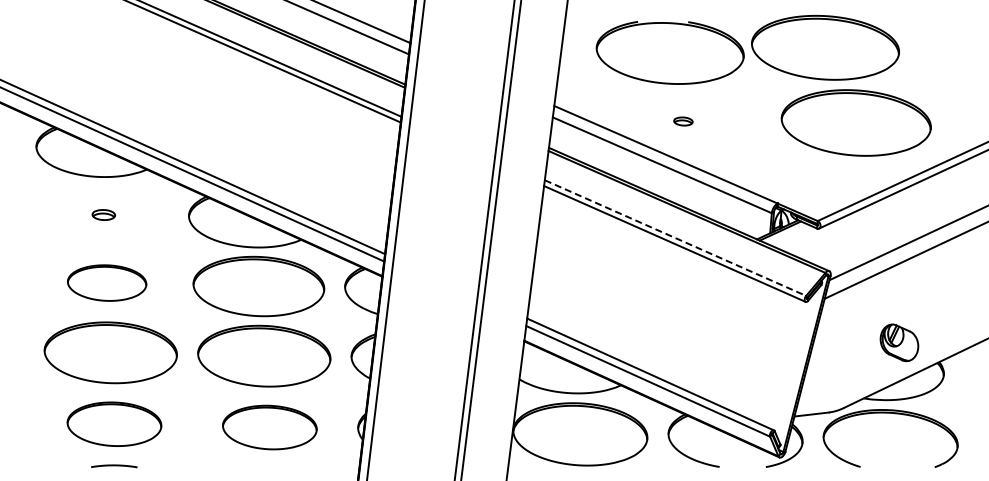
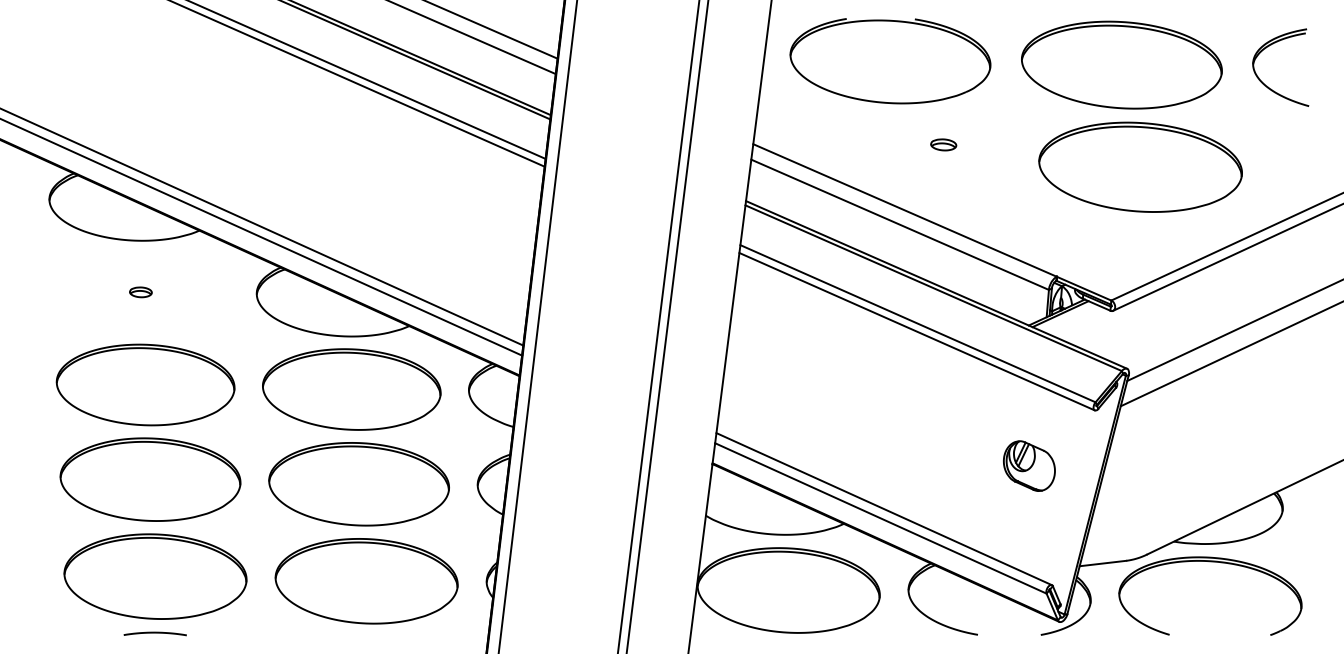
part: (669, 52) -> (889, 60), moved
part: (930, 60) -> (1264, 82), added
part: (683, 121) -> (943, 144), moved
part: (855, 122) -> (1139, 166), moved
part: (103, 214) -> (140, 291), size x0.71
line: (675, 238) -> (917, 324), dashed -> solid
part: (106, 282) -> (144, 384), size x1.67
part: (899, 342) -> (1029, 465), moved
part: (114, 424) -> (155, 577), size x1.43
part: (269, 427) -> (366, 581), size x1.43

